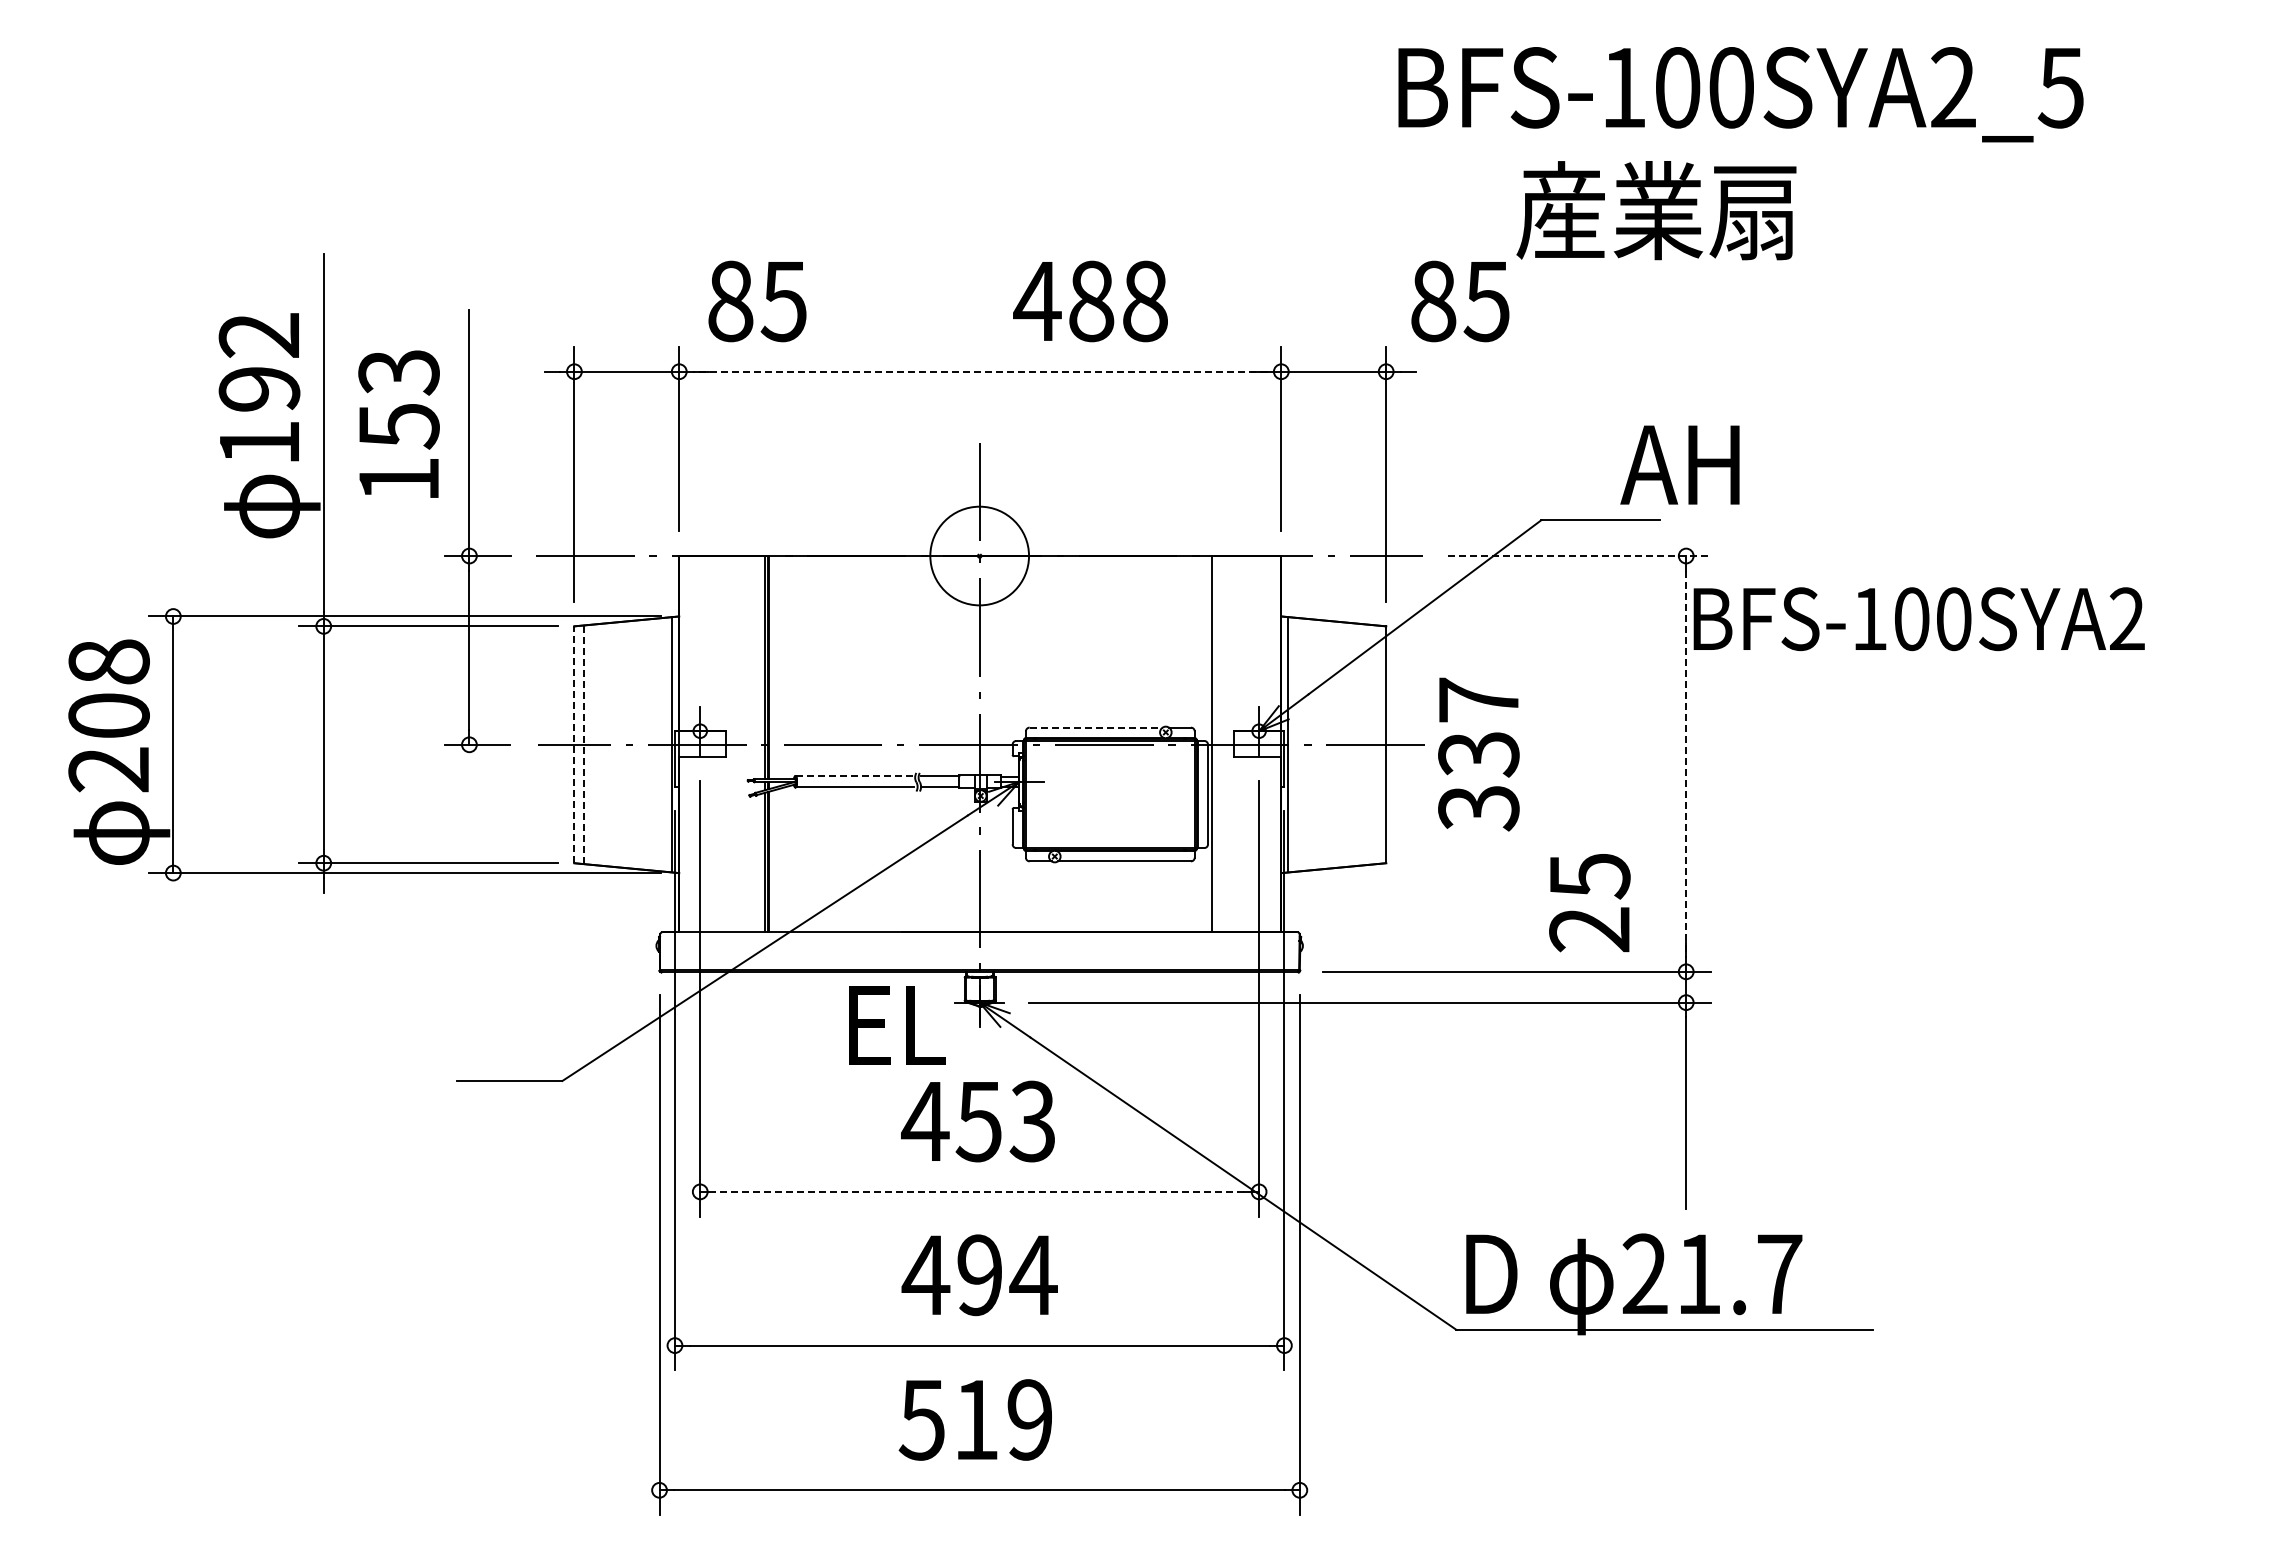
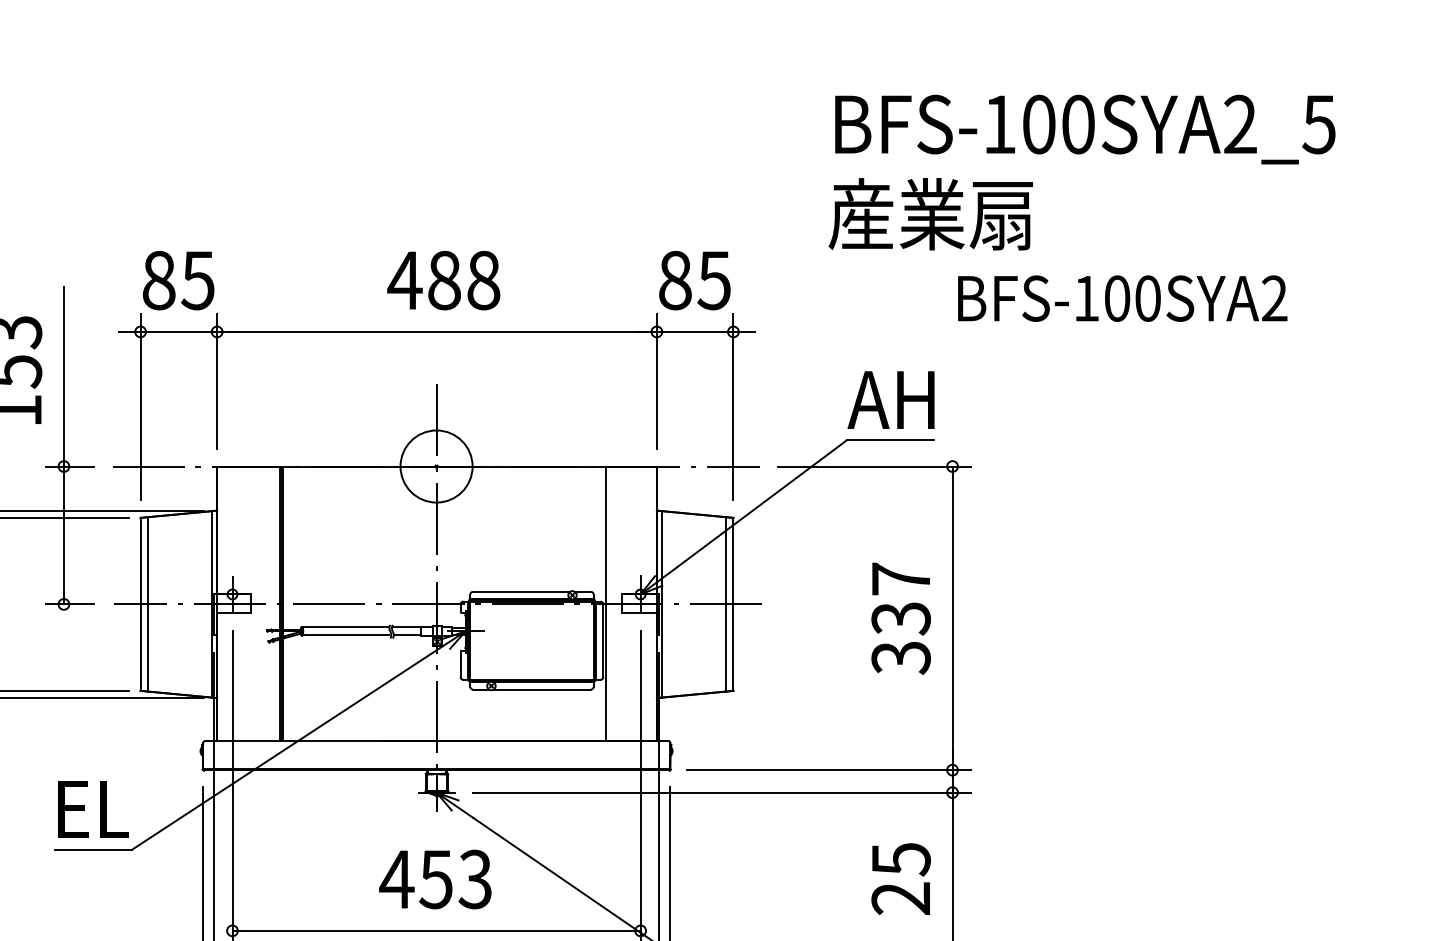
text: (1740, 94) -> (1084, 129), moved
text: (757, 301) -> (178, 280), moved
text: (1090, 301) -> (443, 280), moved
text: (1460, 301) -> (694, 280), moved
line: (979, 371) -> (436, 331), dashed -> solid
text: (1679, 464) -> (890, 399), moved
line: (1579, 556) -> (874, 466), dashed -> solid
text: (1918, 619) -> (1122, 298), moved
line: (1096, 727) -> (521, 591), dashed -> solid
line: (574, 744) -> (140, 604), dashed -> solid
line: (584, 744) -> (147, 604), dashed -> solid
line: (1376, 744) -> (726, 604), added
text: (1478, 754) -> (900, 618), moved
line: (1686, 764) -> (952, 618), dashed -> solid
line: (855, 776) -> (345, 627), dashed -> solid
text: (1589, 903) -> (900, 879), moved
text: (897, 1025) -> (93, 809), moved
line: (979, 1191) -> (436, 930), dashed -> solid

